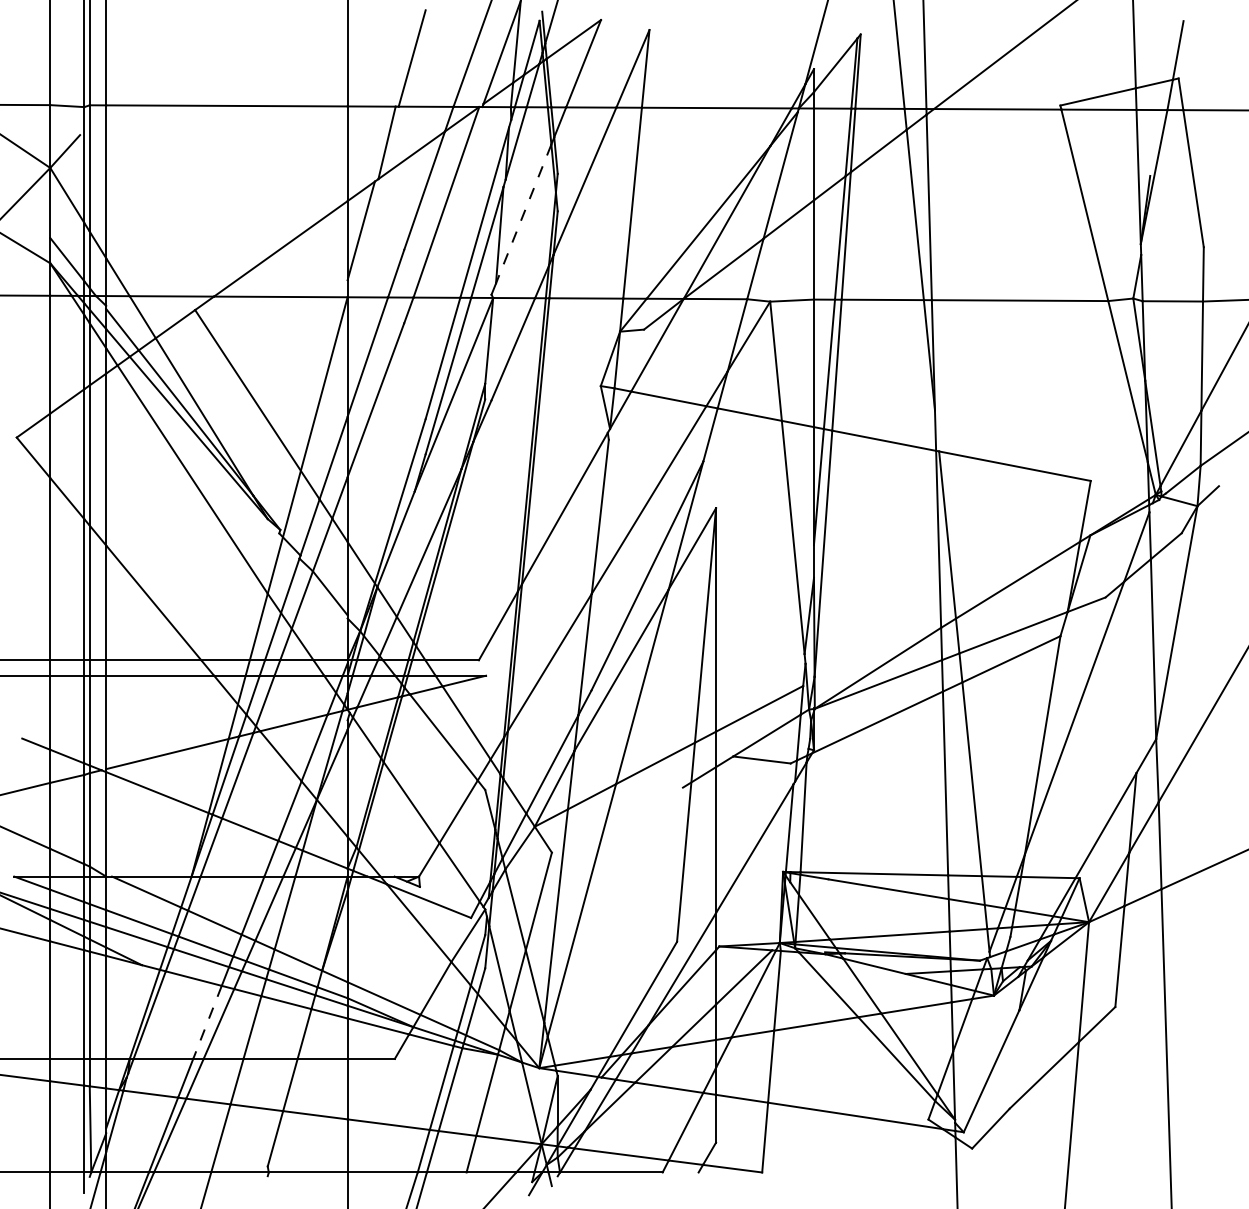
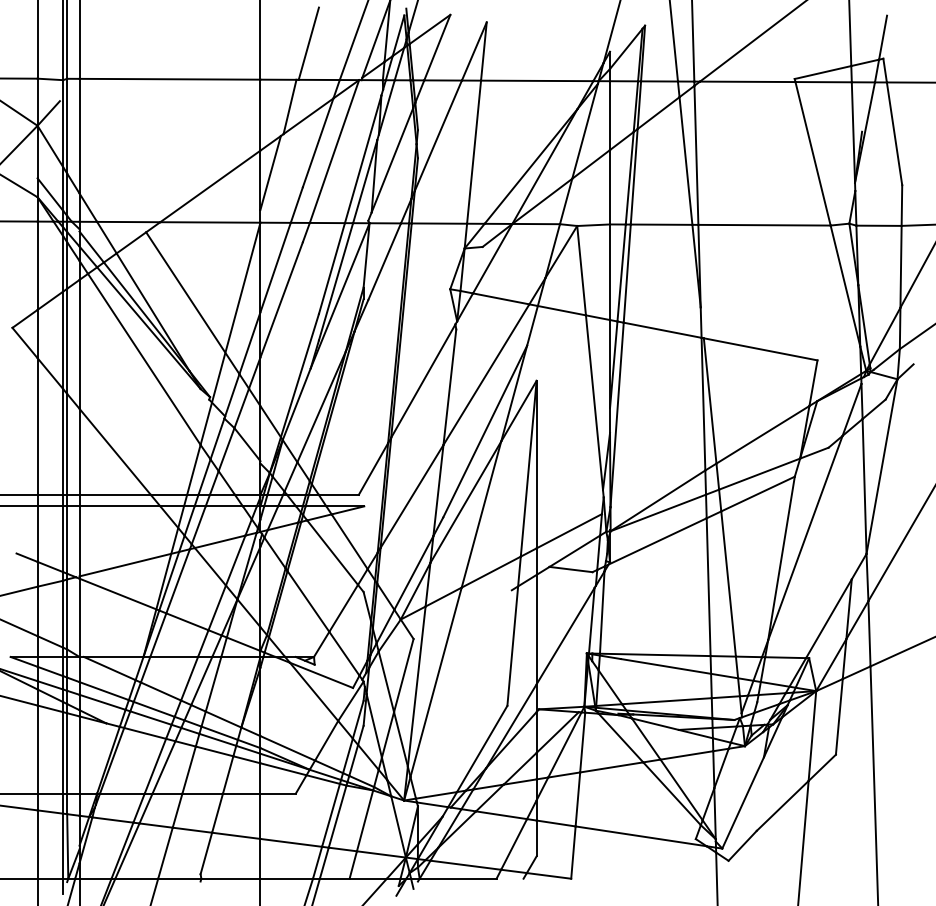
line: (523, 214) -> (392, 160), dashed -> solid
line: (207, 1022) -> (155, 766), dashed -> solid

